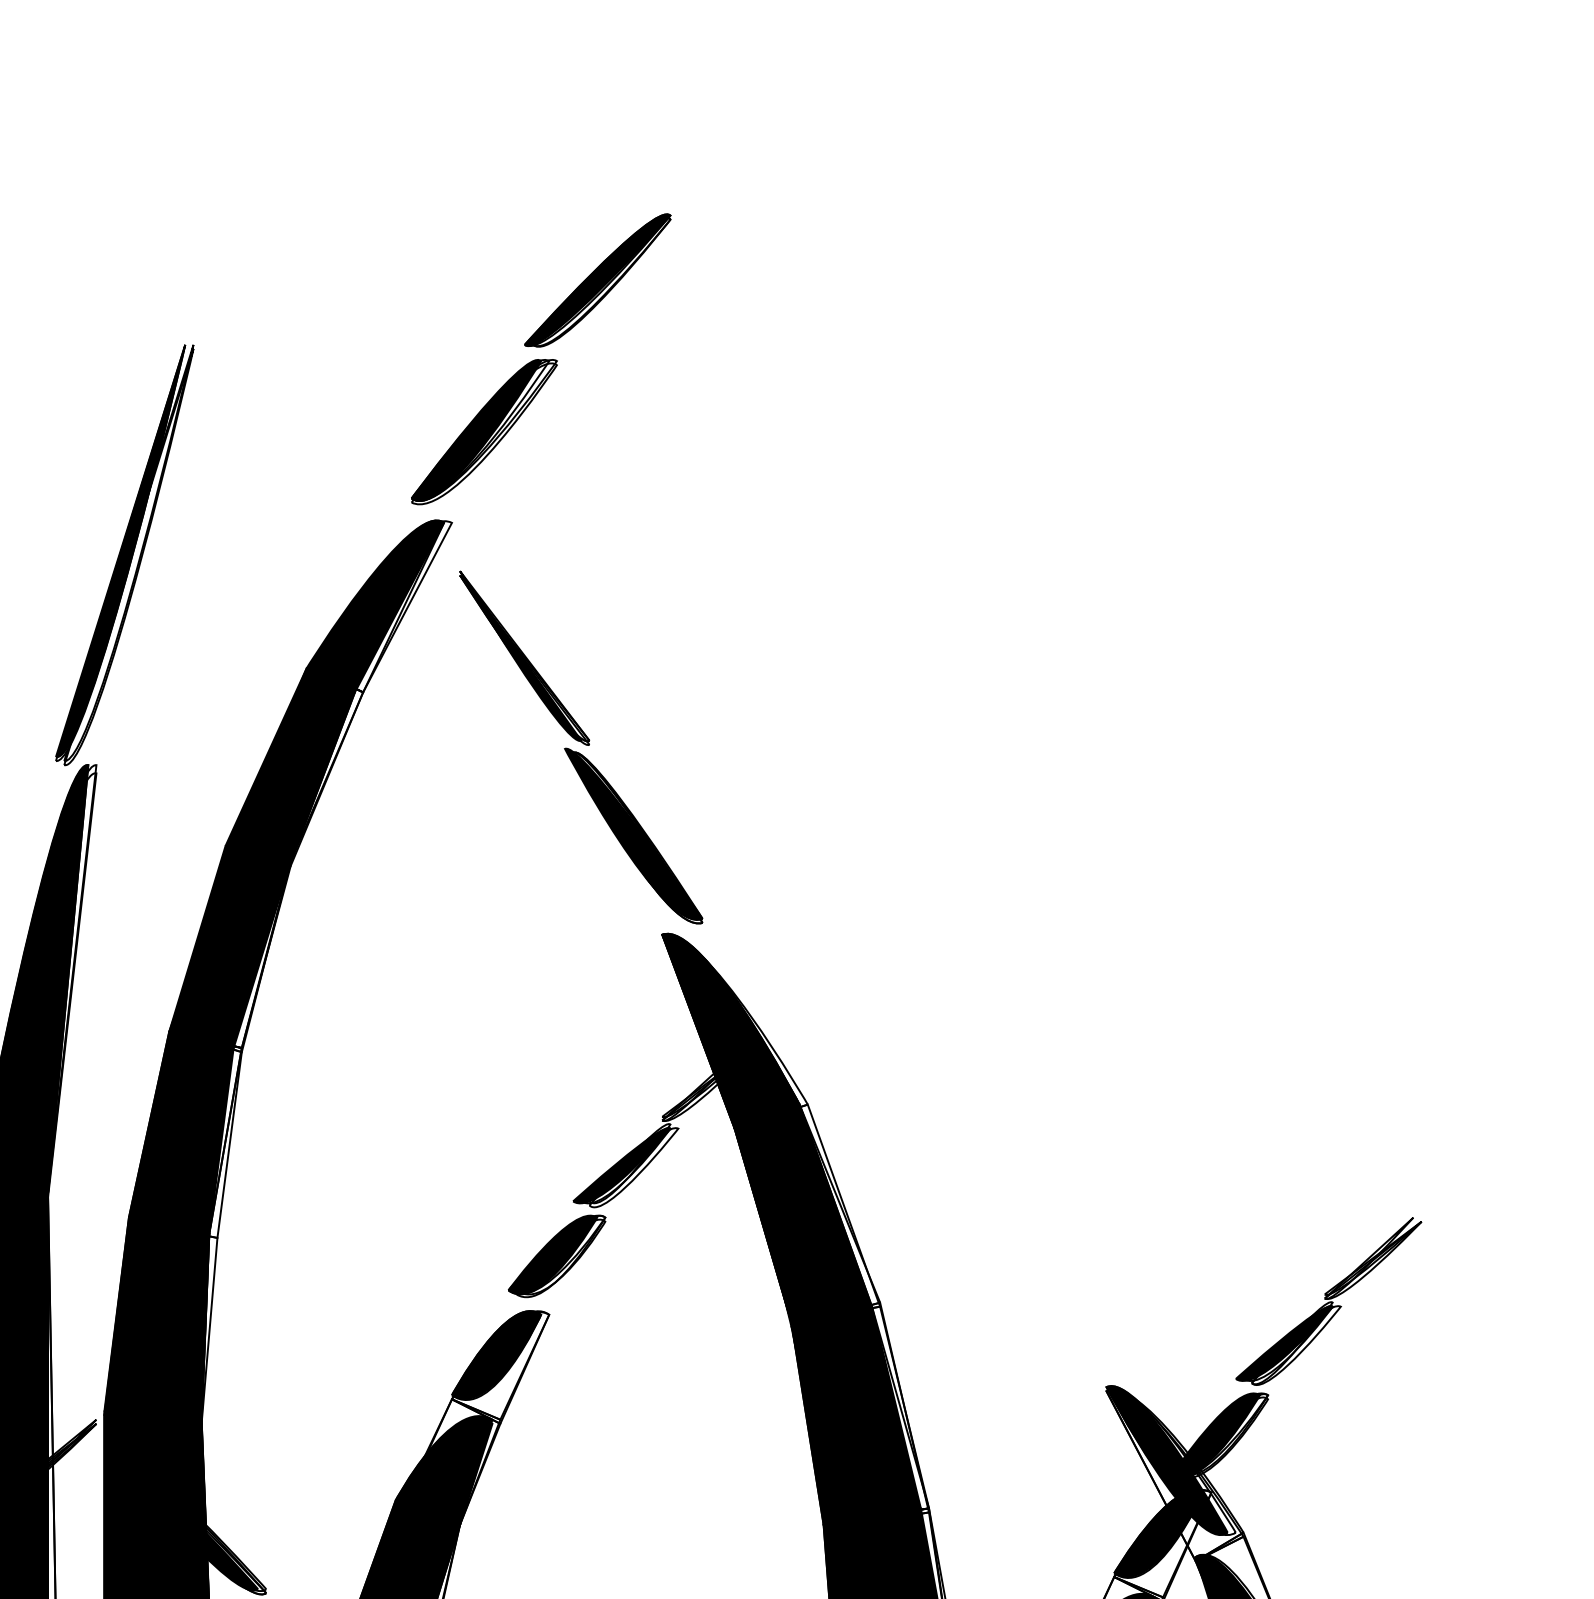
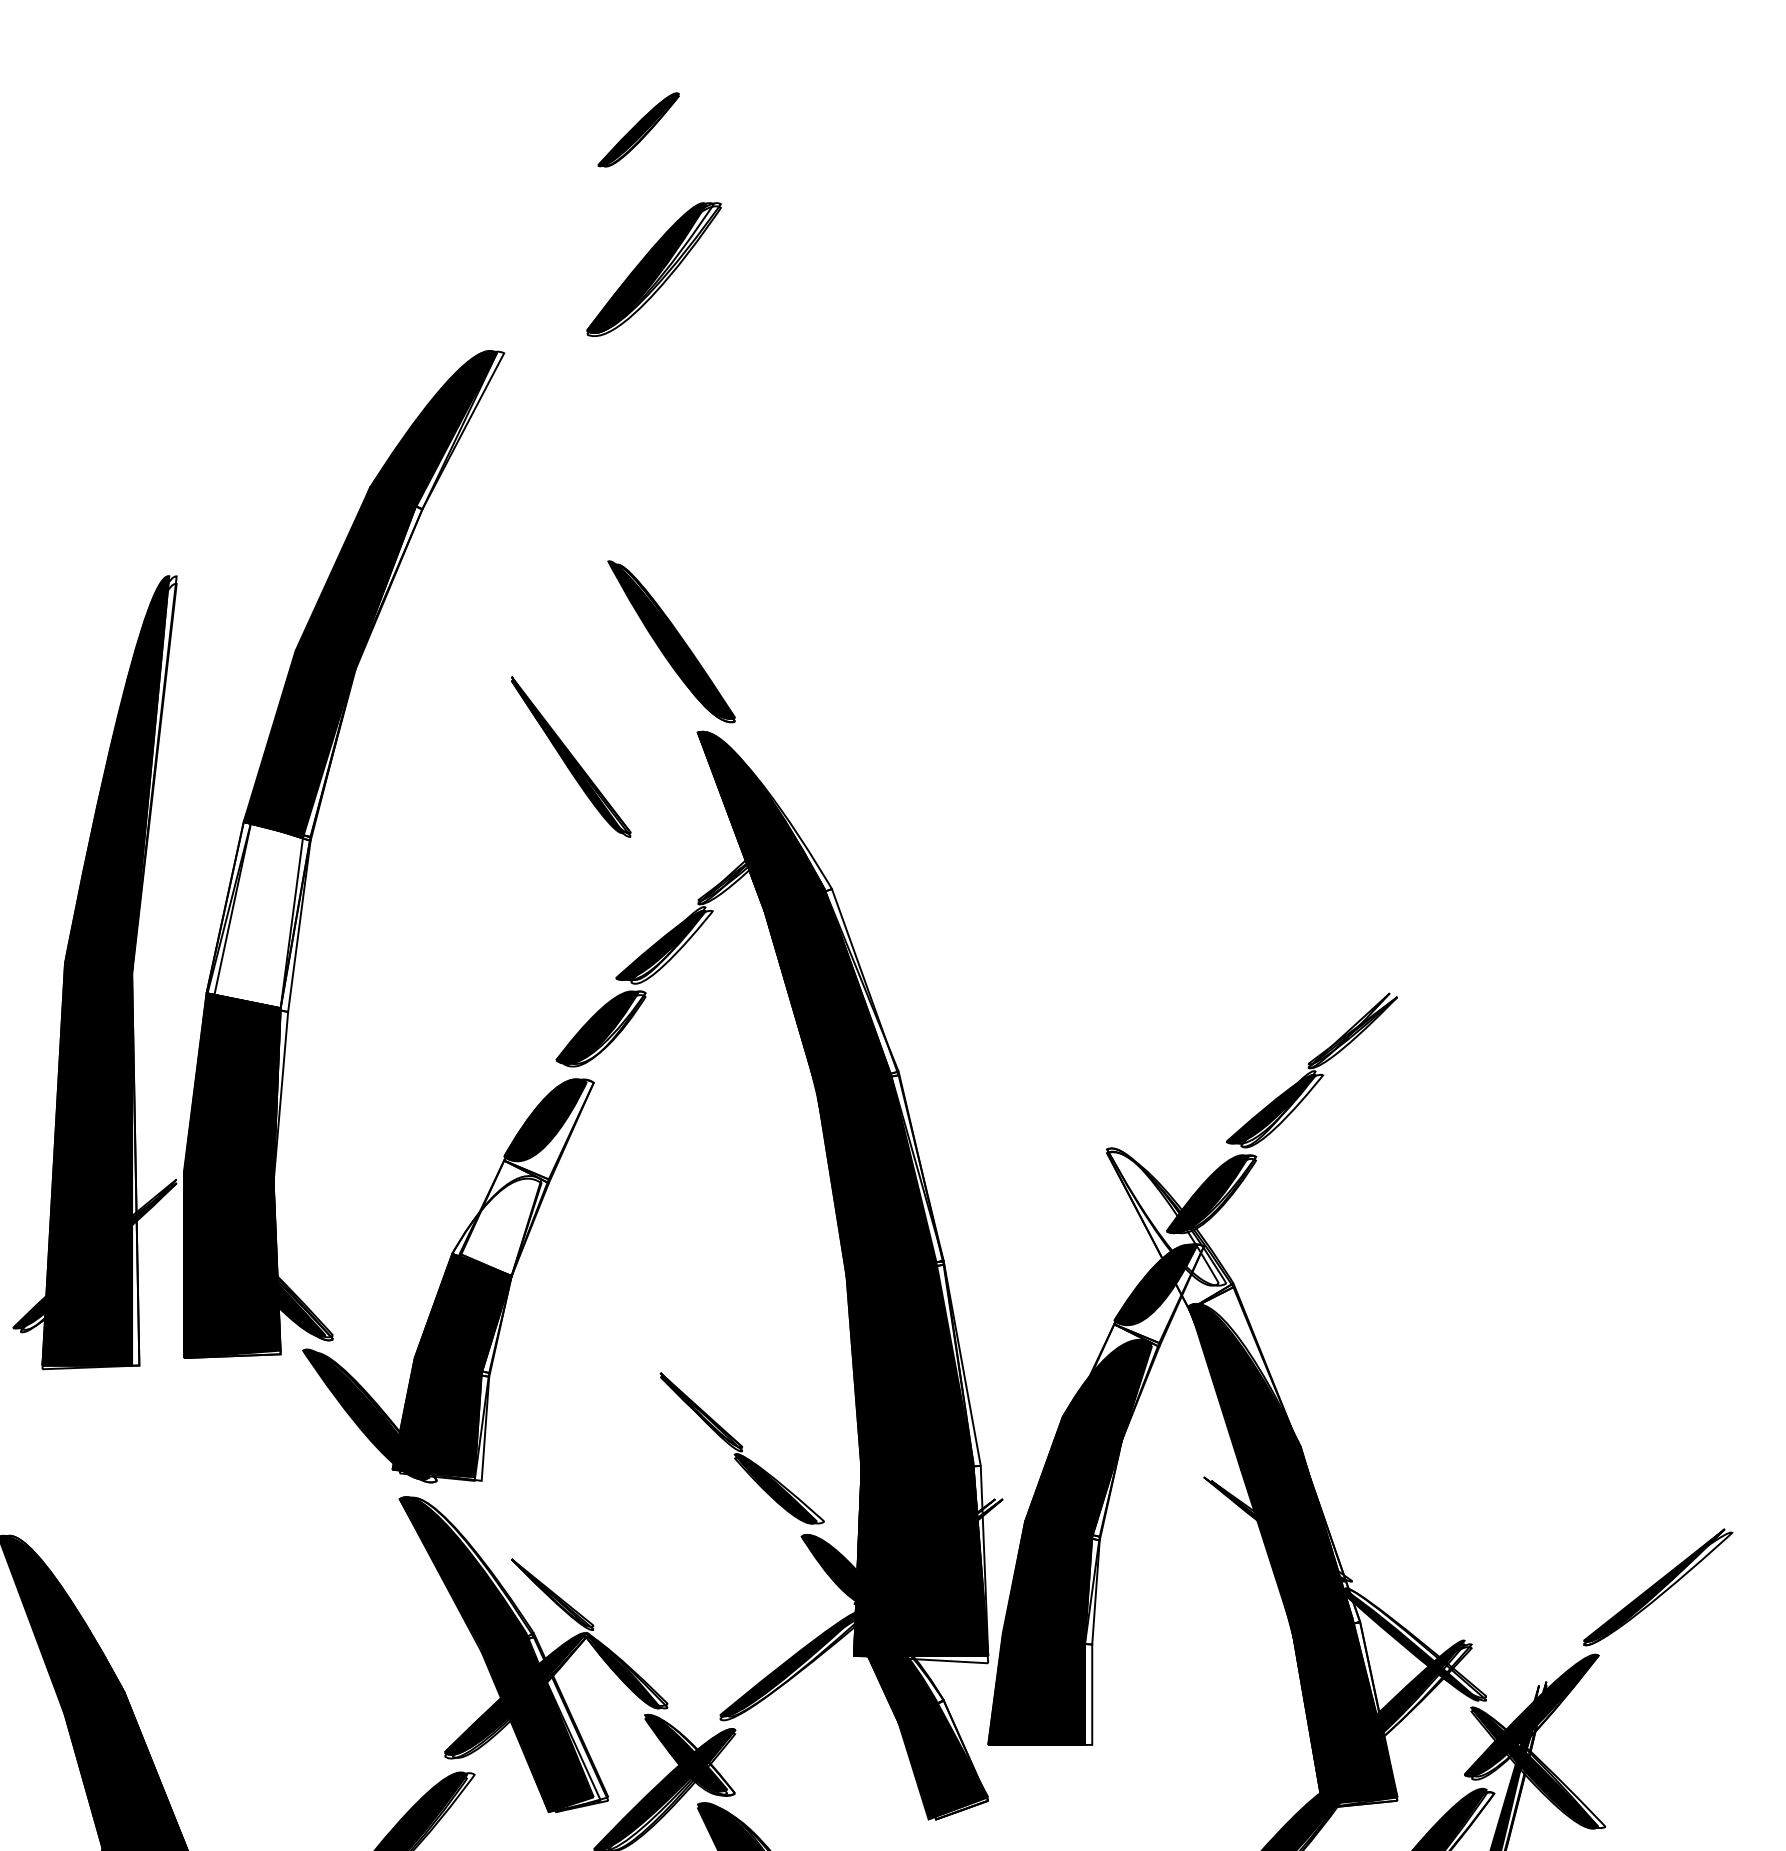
part: (597, 280) -> (638, 129), size x0.6
part: (483, 431) -> (653, 269), moved
part: (124, 555) -> (202, 383), removed
part: (525, 657) -> (571, 756), moved
fill: (180, 1133) -> (254, 915), removed
fill: (1166, 1459) -> (1162, 1216), removed
fill: (443, 1470) -> (496, 1226), removed

